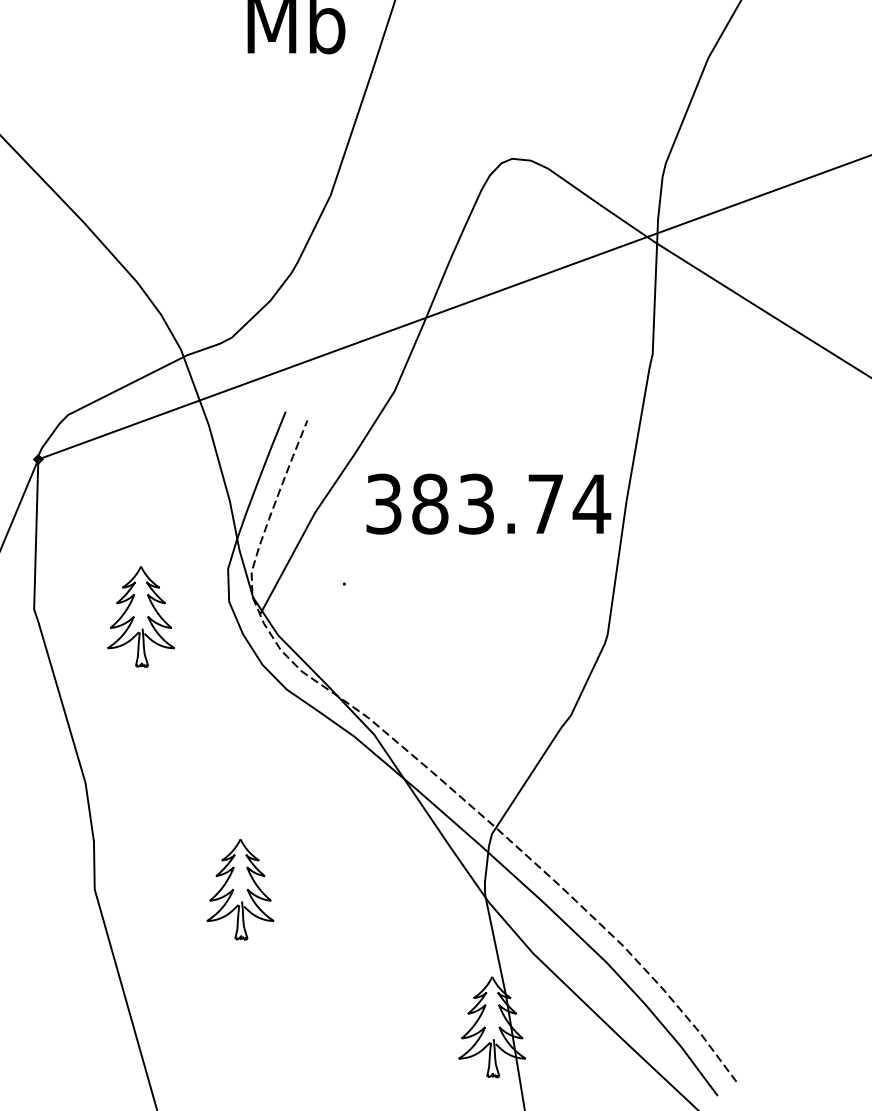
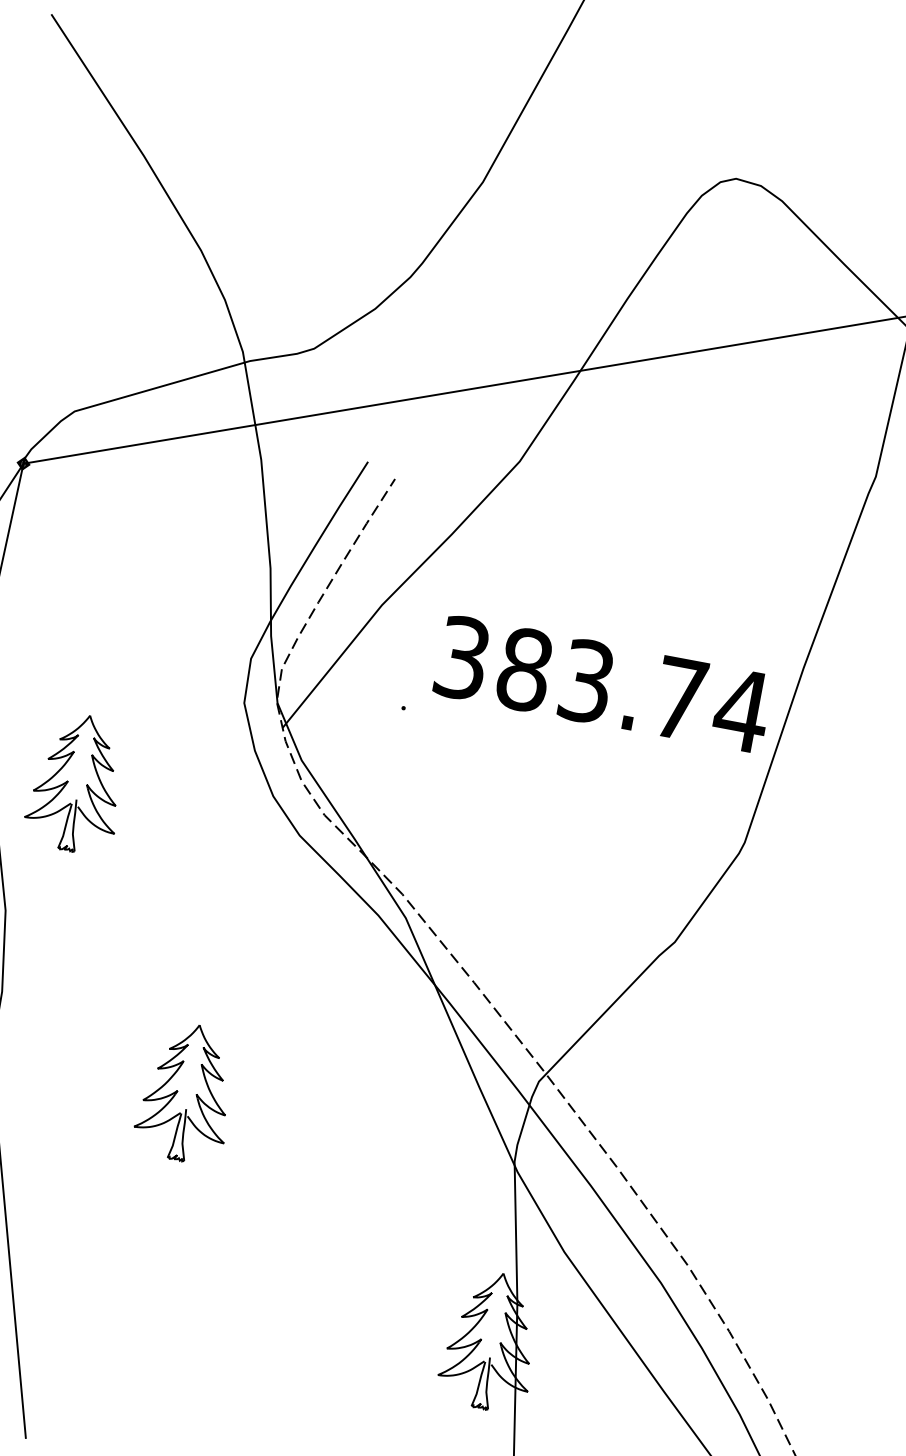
text: (488, 503) -> (603, 683), moved
part: (140, 616) -> (76, 782), moved

